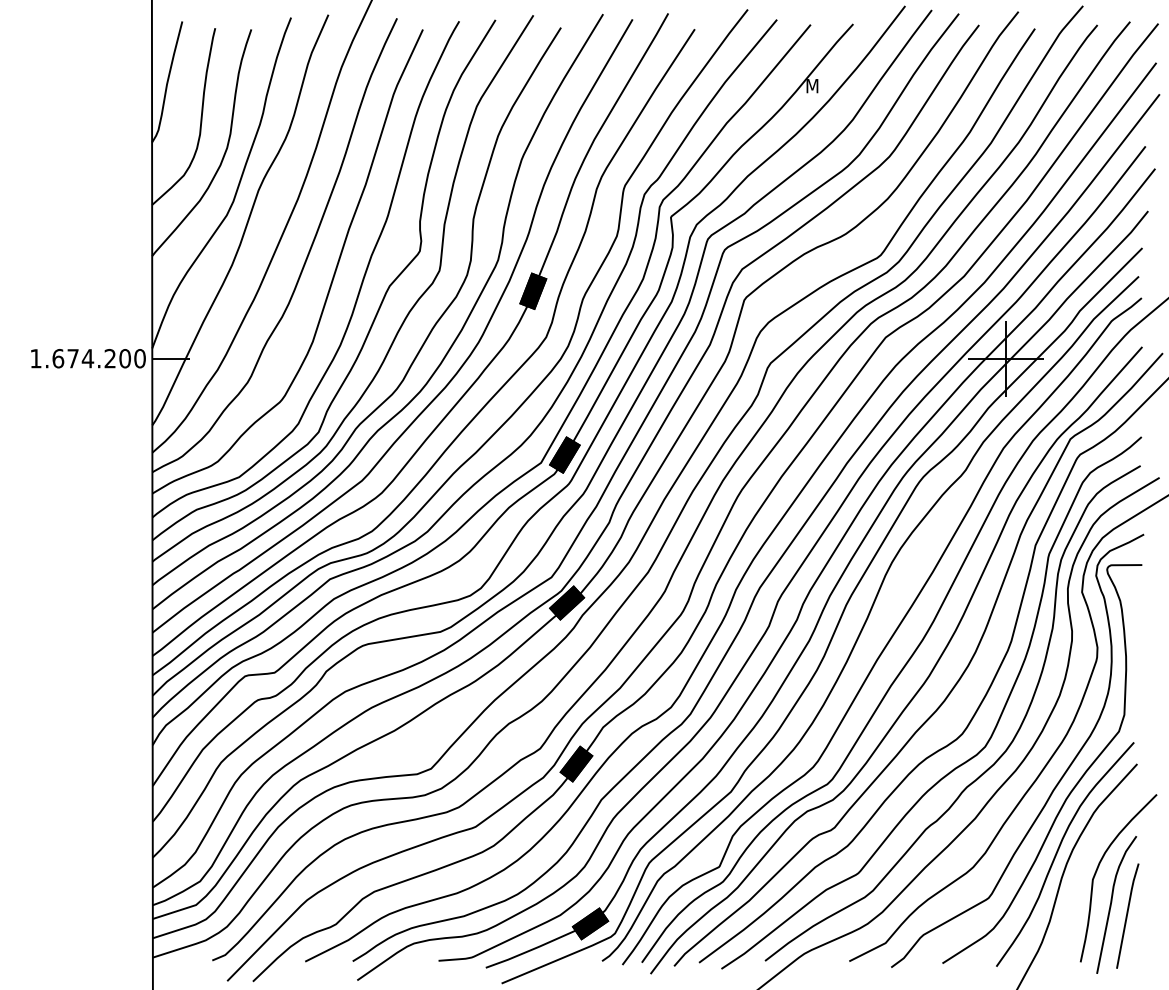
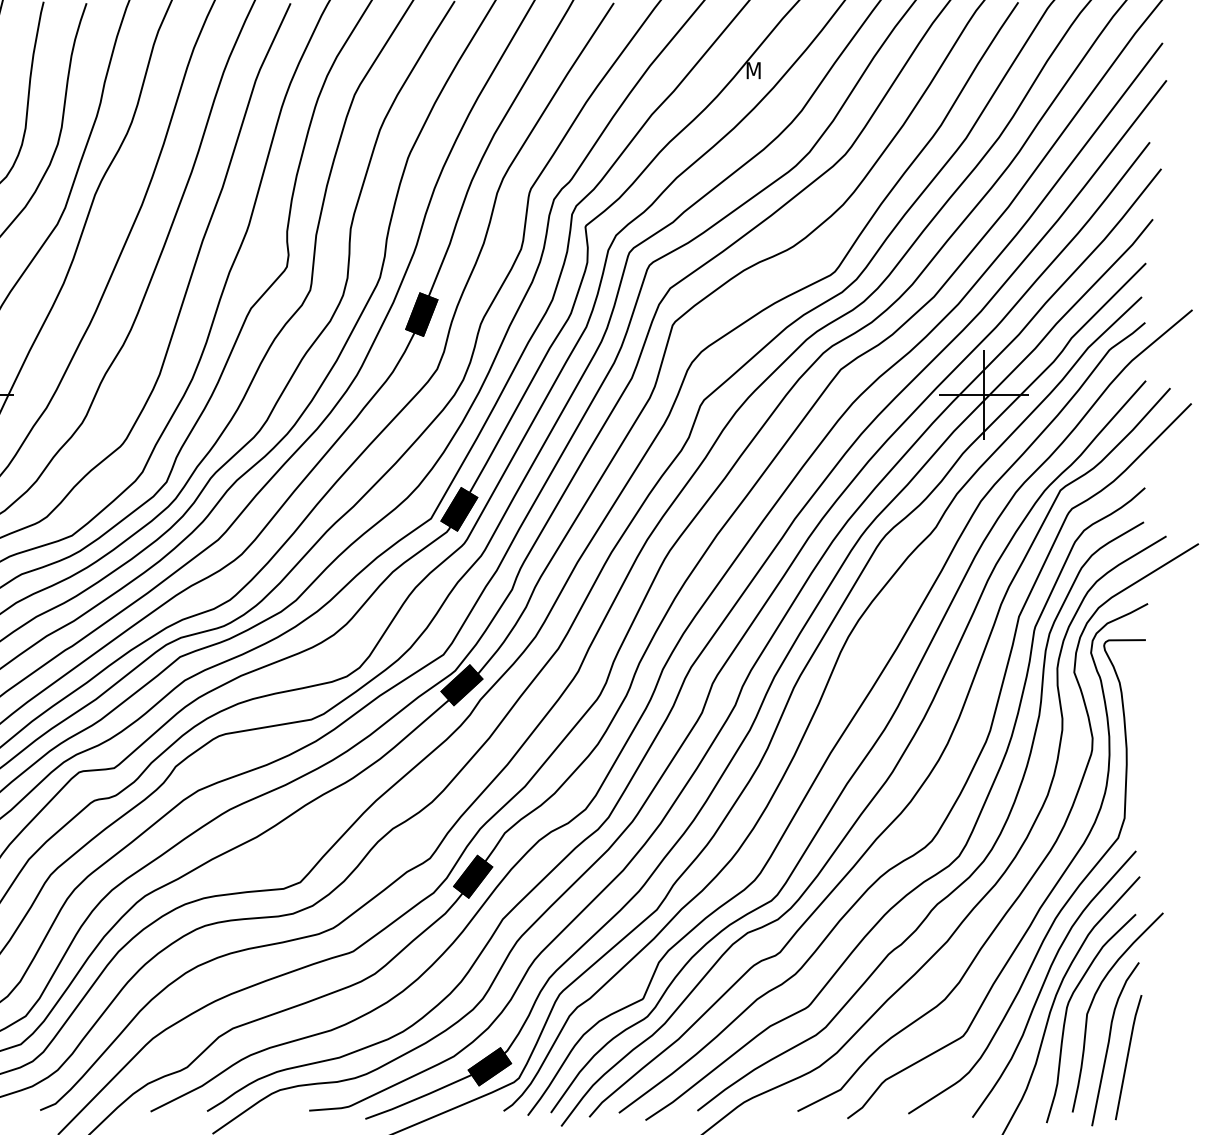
curve: (1076, 878) -> (1067, 1012), added

